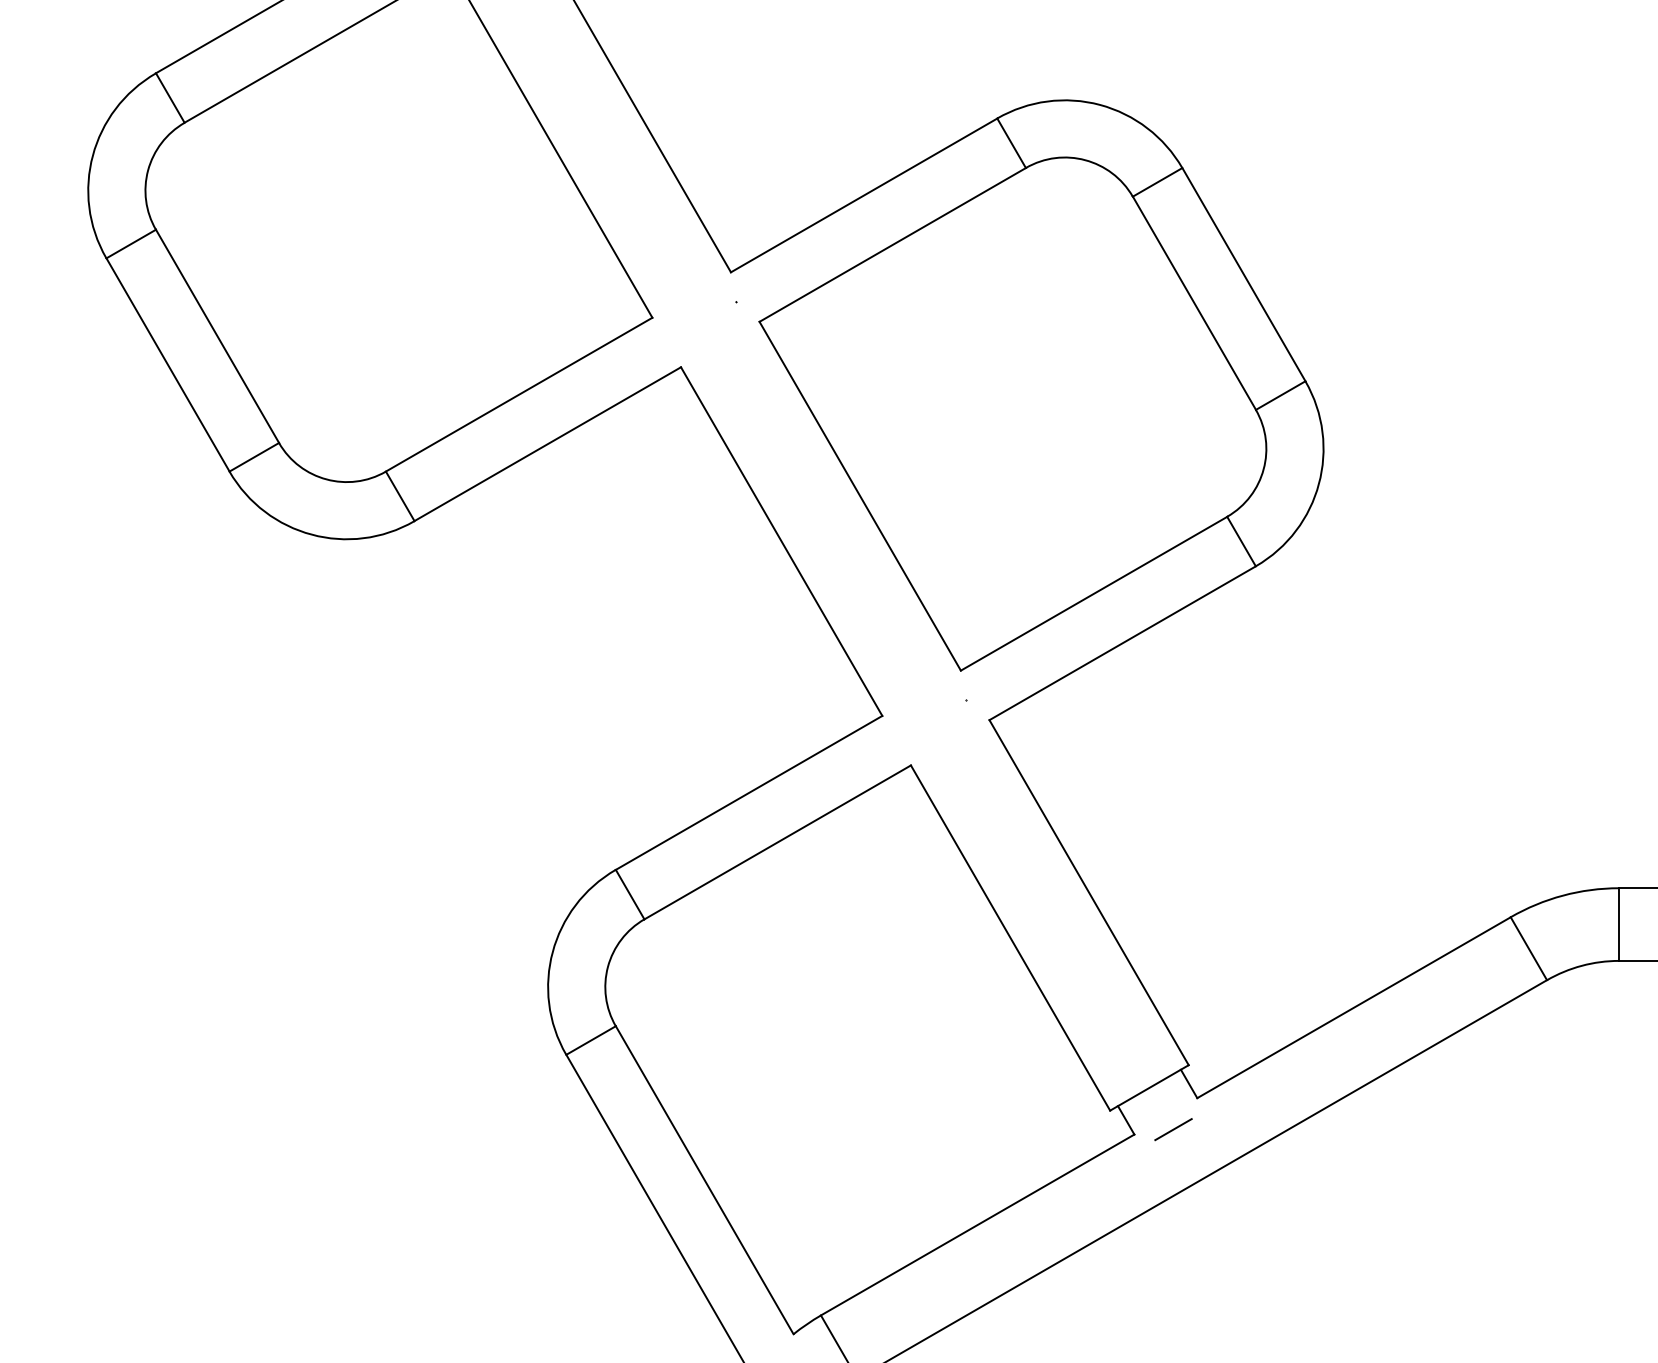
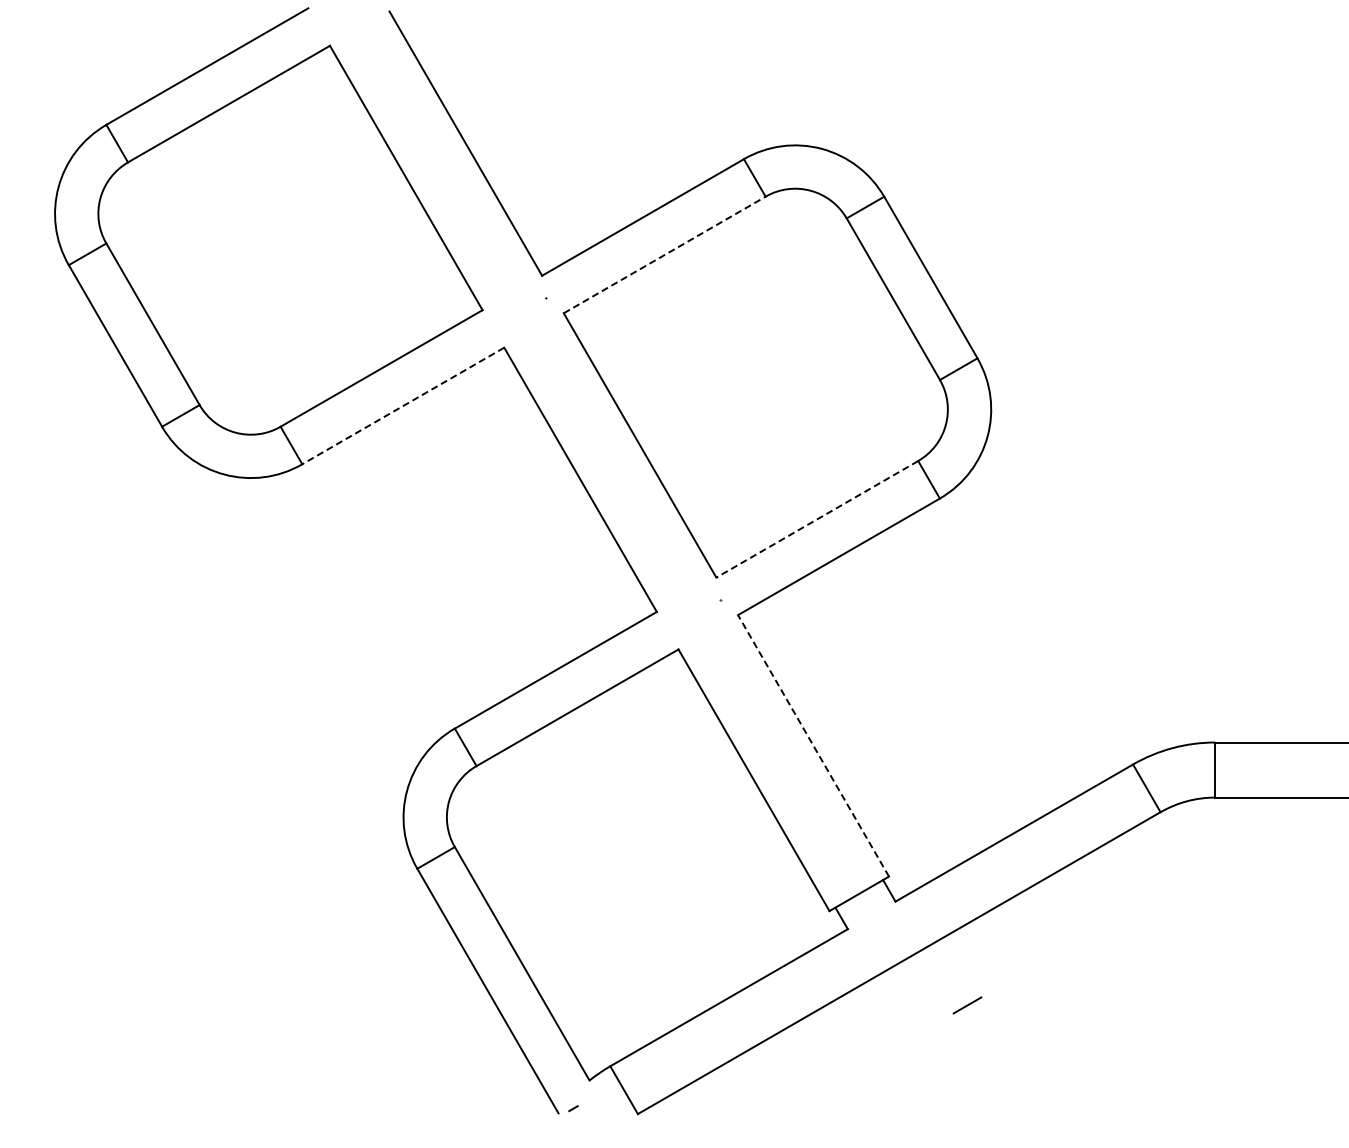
line: (892, 244) -> (664, 254), solid -> dashed
line: (548, 443) -> (403, 405), solid -> dashed
line: (1094, 593) -> (817, 519), solid -> dashed
line: (1089, 892) -> (813, 745), solid -> dashed
line: (1173, 1129) -> (967, 1005), moved

